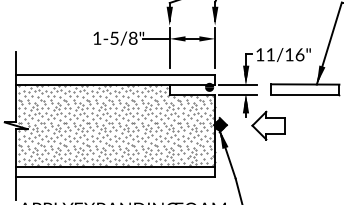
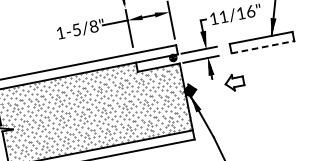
line: (305, 94) -> (263, 47), solid -> dashed
part: (268, 125) -> (234, 82), size x0.6

